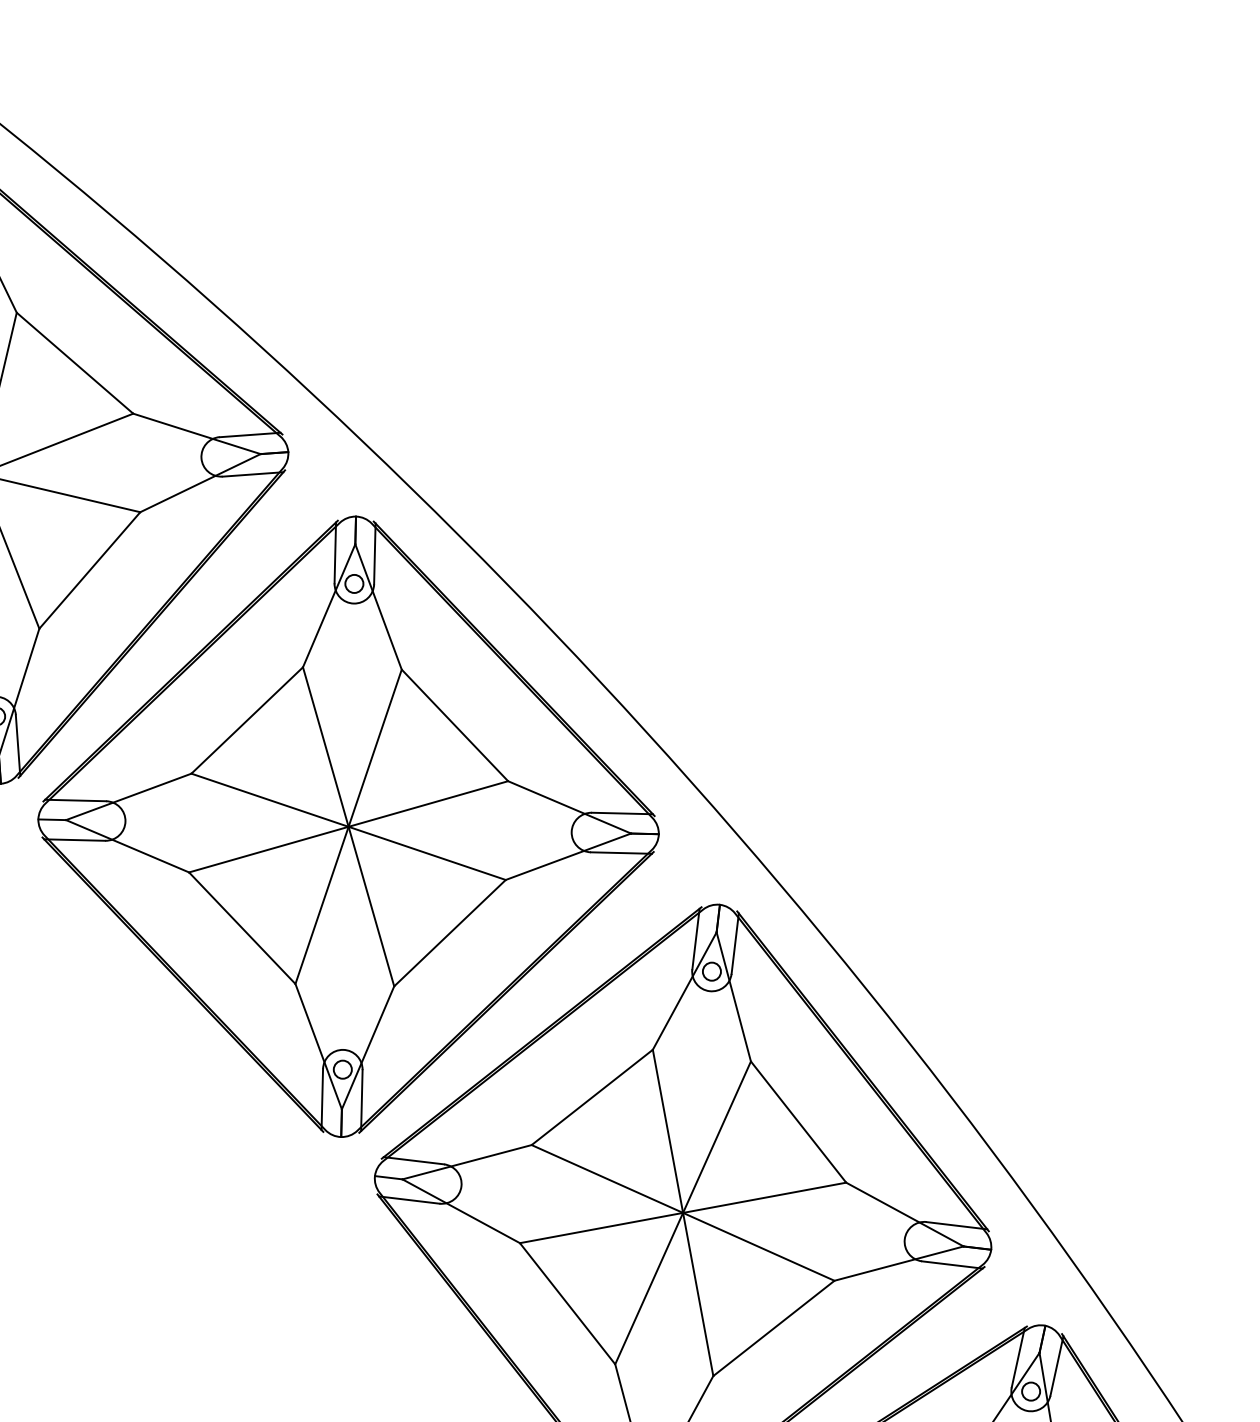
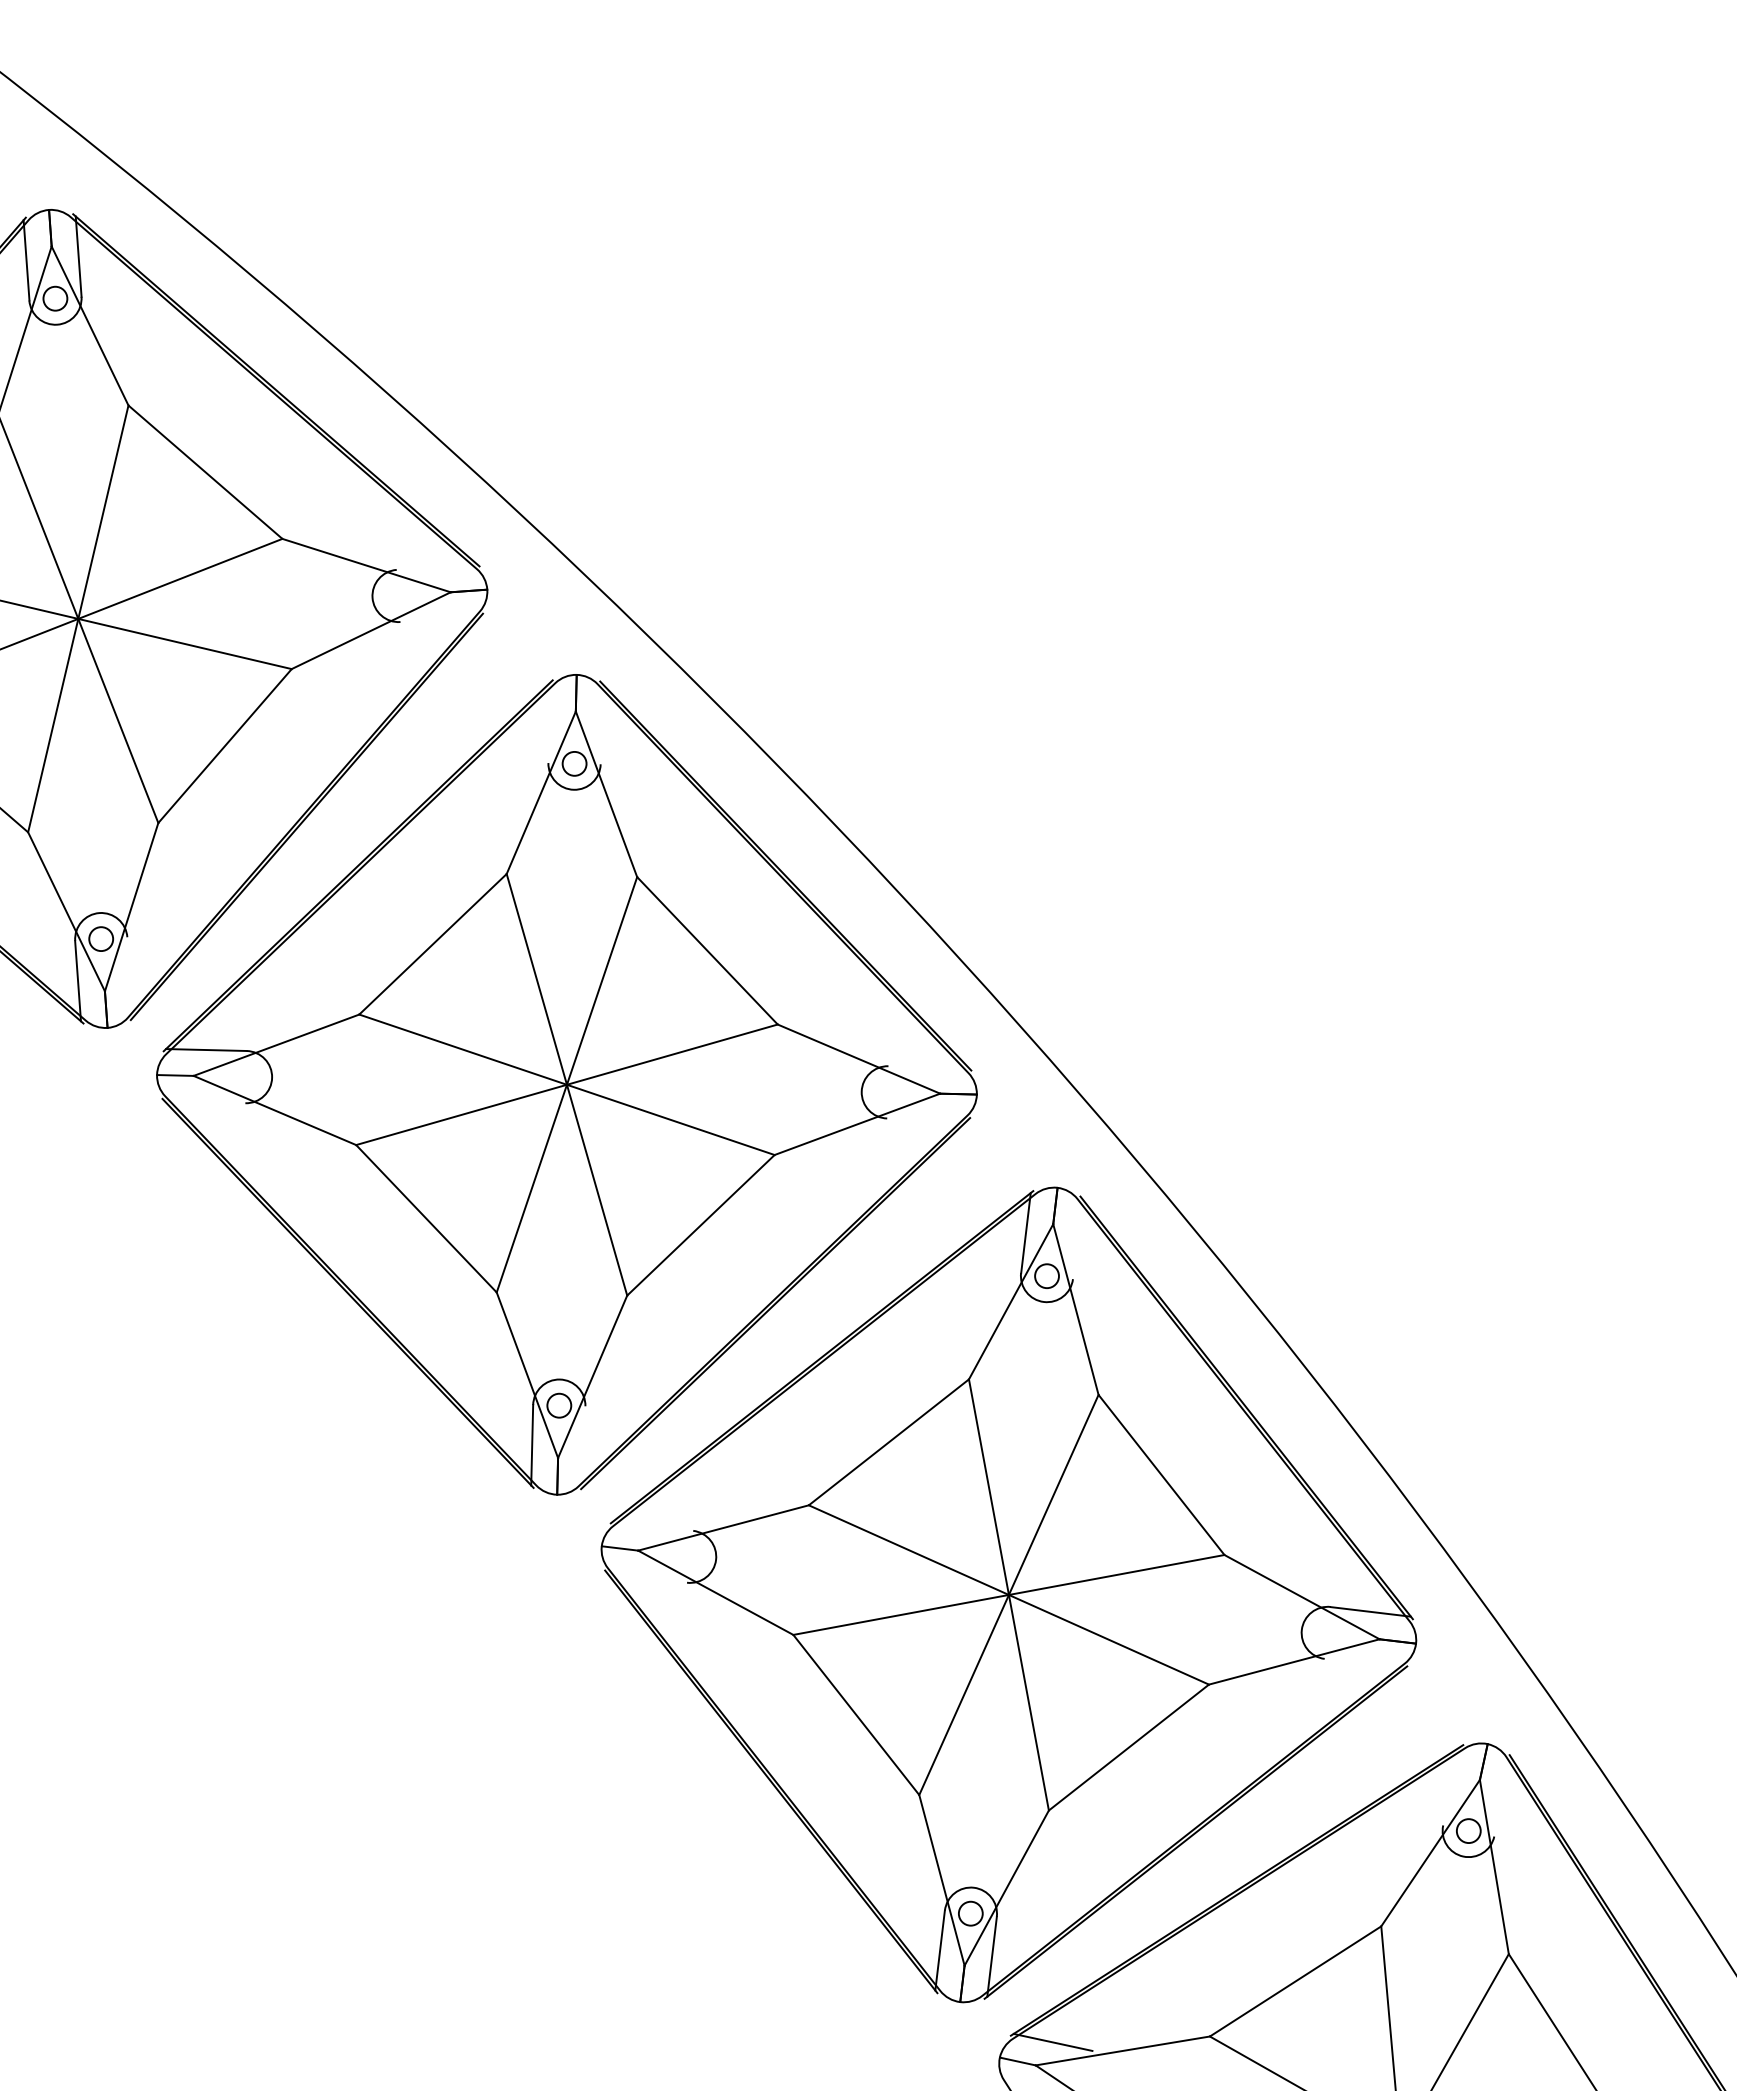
line: (249, 434) -> (436, 566), removed
line: (252, 474) -> (440, 619), removed
line: (335, 552) -> (549, 722), removed
line: (374, 553) -> (601, 723), removed
line: (18, 745) -> (130, 977), removed
line: (622, 813) -> (928, 1067), removed
line: (74, 840) -> (204, 1102), removed
line: (621, 853) -> (927, 1119), removed
line: (734, 943) -> (1077, 1239), removed
line: (361, 1100) -> (584, 1446), removed
line: (414, 1160) -> (653, 1525), removed
line: (409, 1199) -> (647, 1577), removed
line: (952, 1264) -> (1364, 1663), removed
line: (1018, 1357) -> (1451, 1785), removed
line: (1056, 1365) -> (1502, 1796), removed

